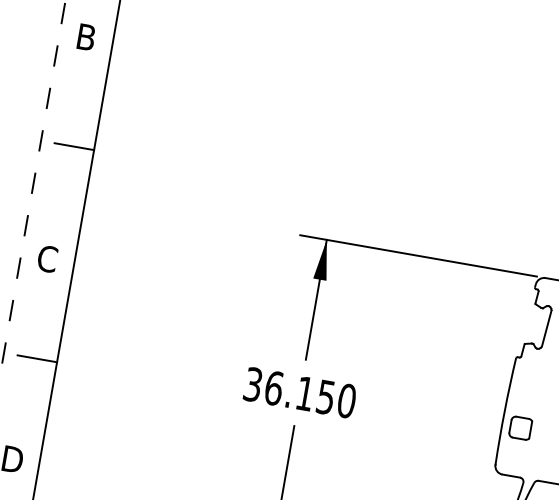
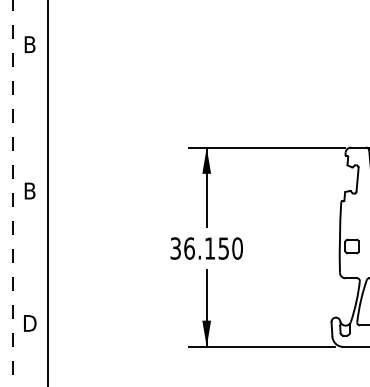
line: (74, 147) -> (34, 116), removed
text: (47, 258) -> (29, 190), C -> B
line: (37, 359) -> (34, 256), removed

